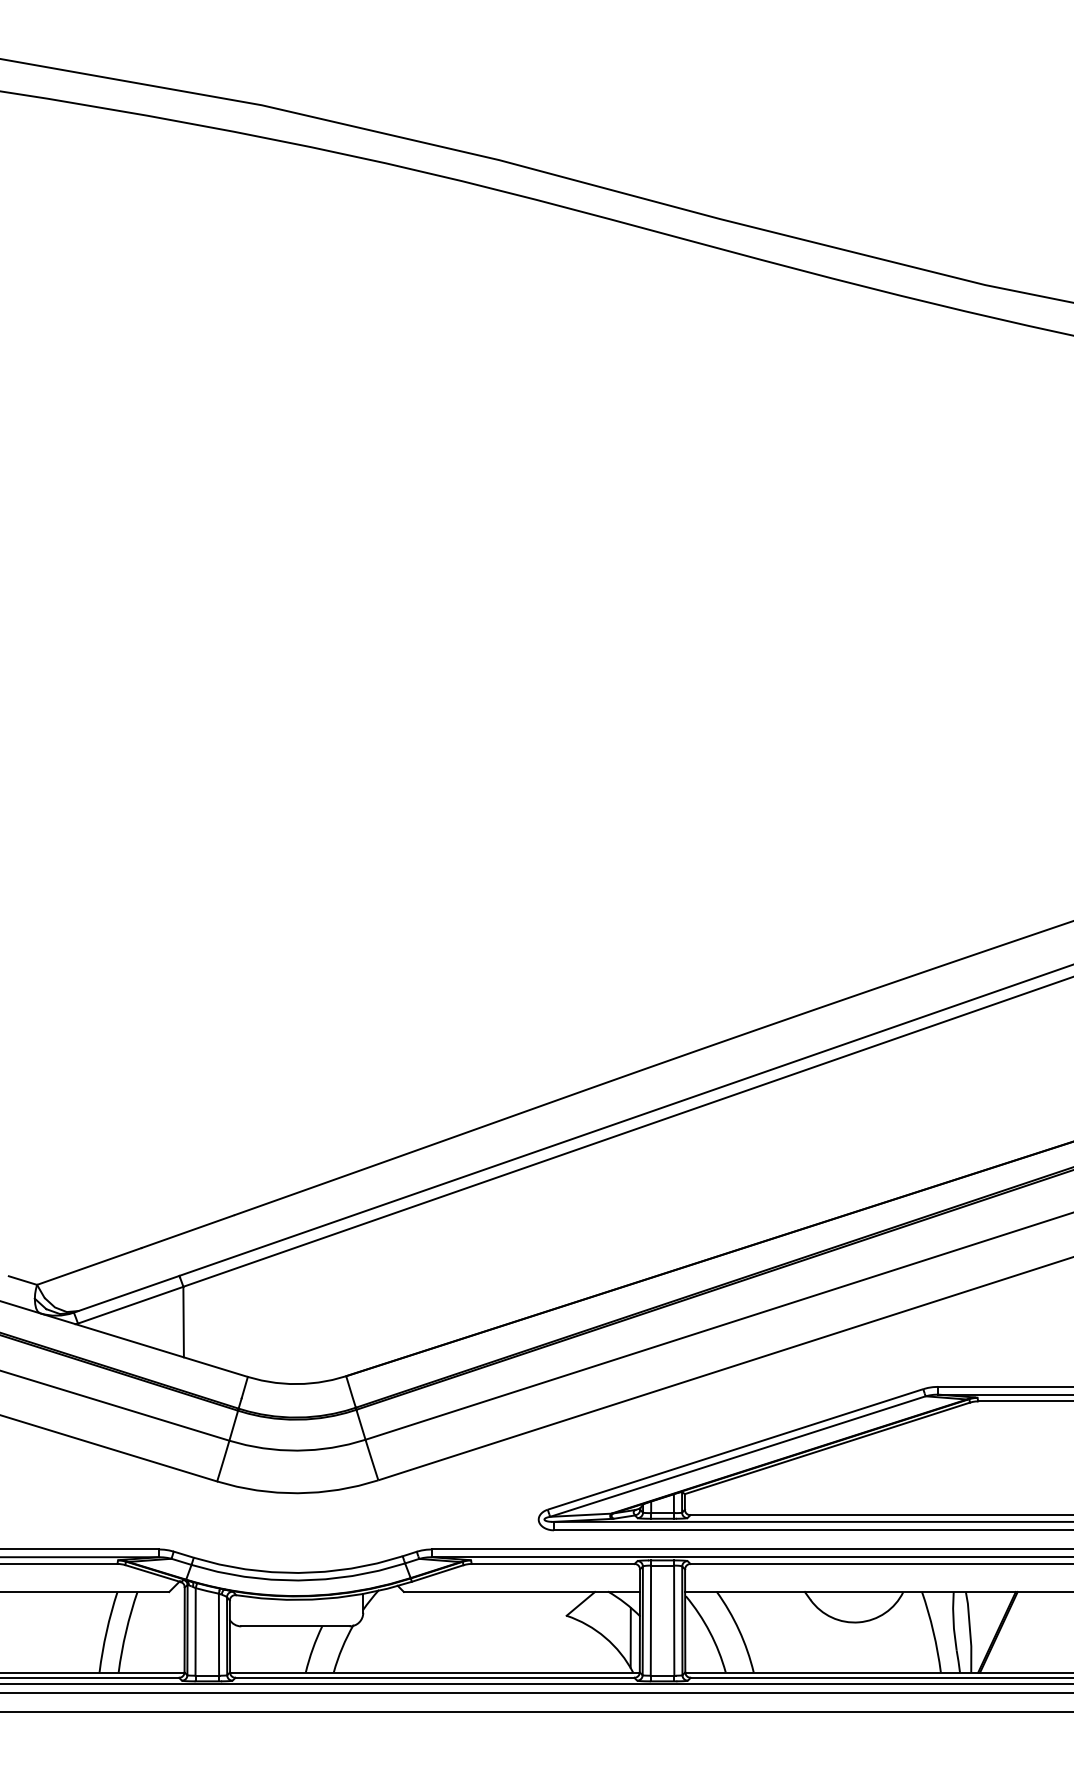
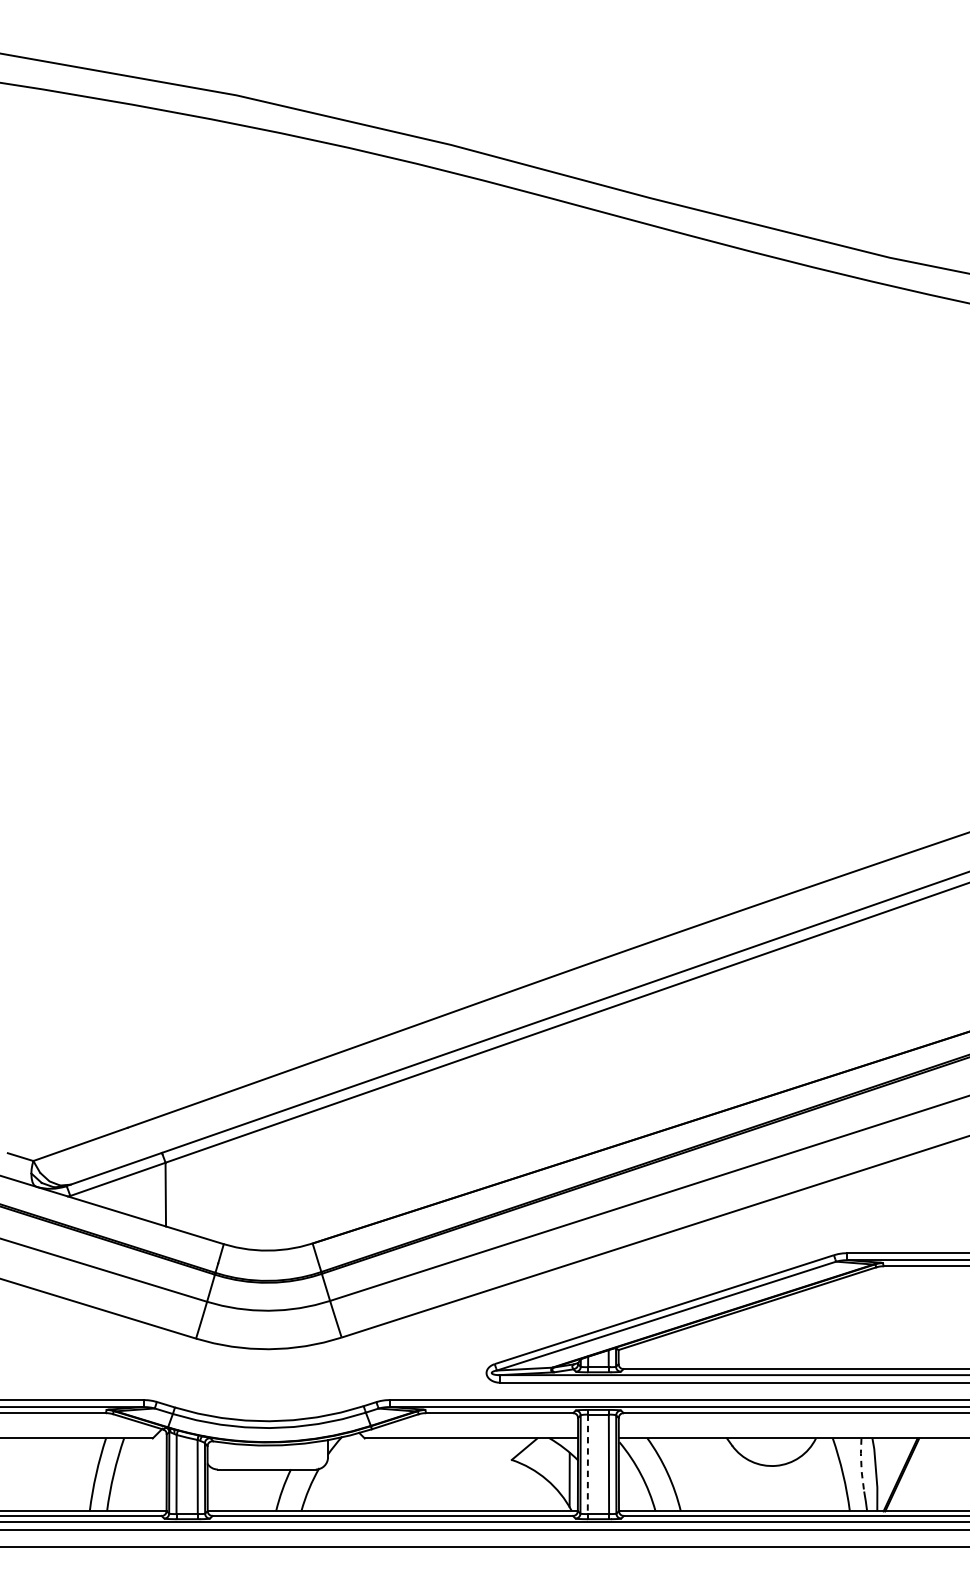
line: (650, 1621) -> (587, 1465), solid -> dashed
line: (953, 1622) -> (861, 1466), solid -> dashed

